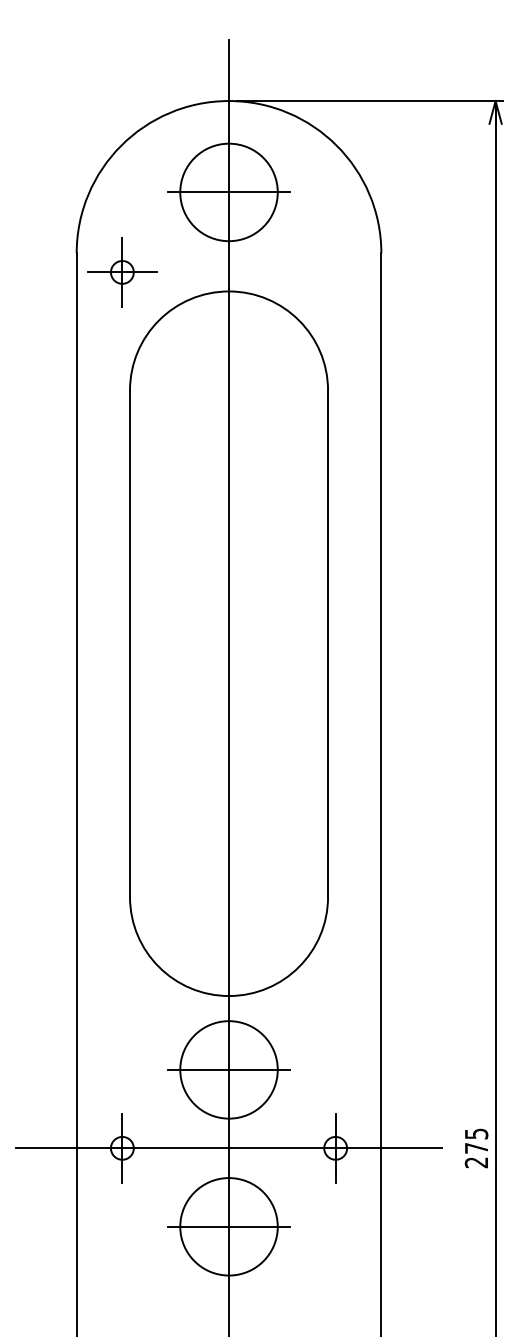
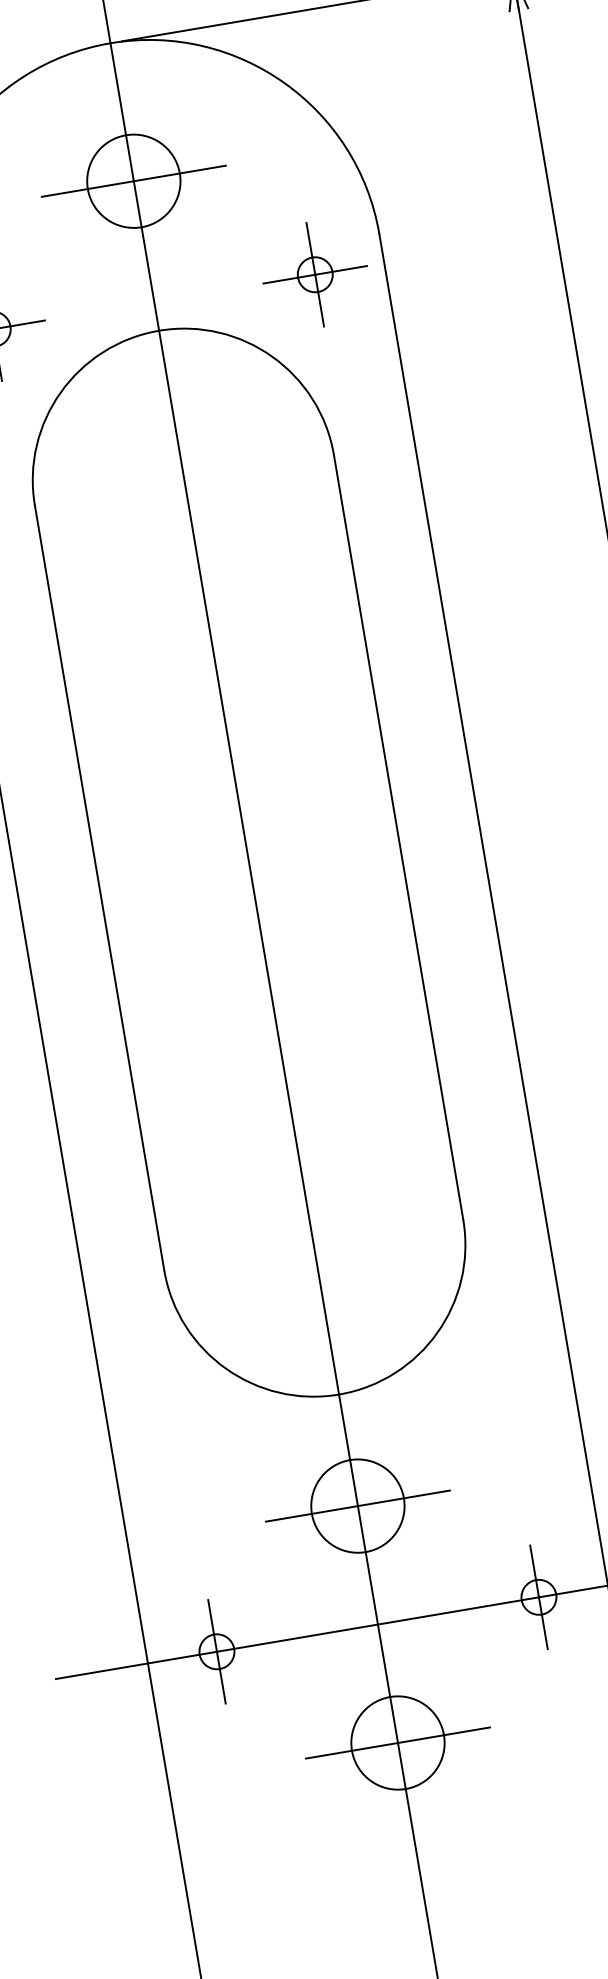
circle: (228, 191) -> (132, 179), size x0.62
part: (335, 272) -> (315, 274), added
circle: (228, 1069) -> (357, 1505), size x0.62
circle: (228, 1226) -> (397, 1742), size x0.62

